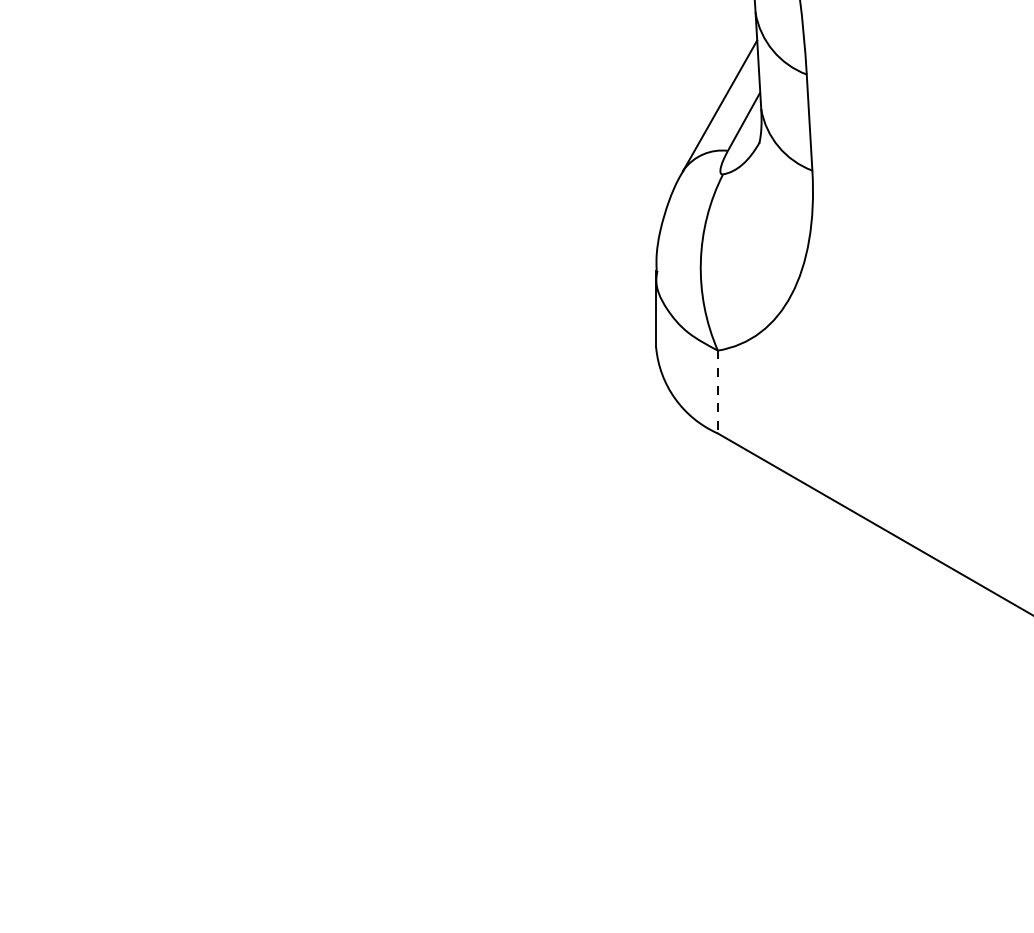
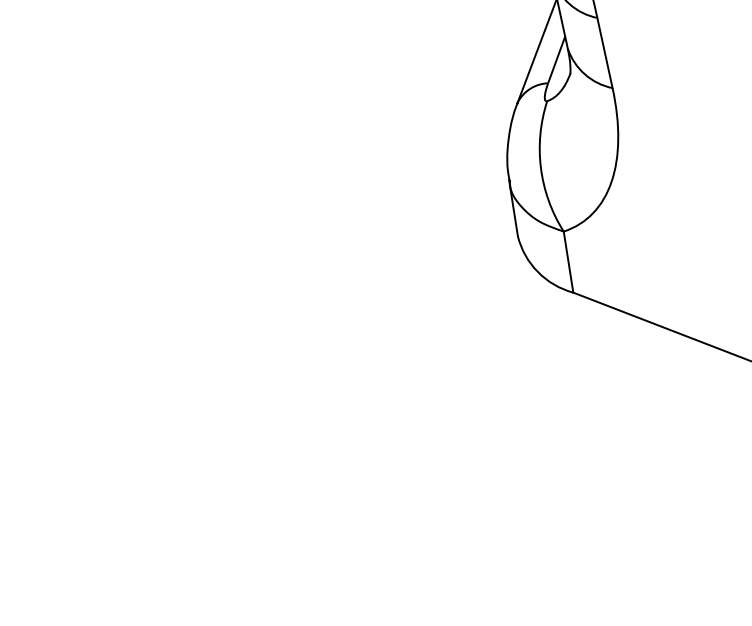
line: (717, 392) -> (568, 262), dashed -> solid

